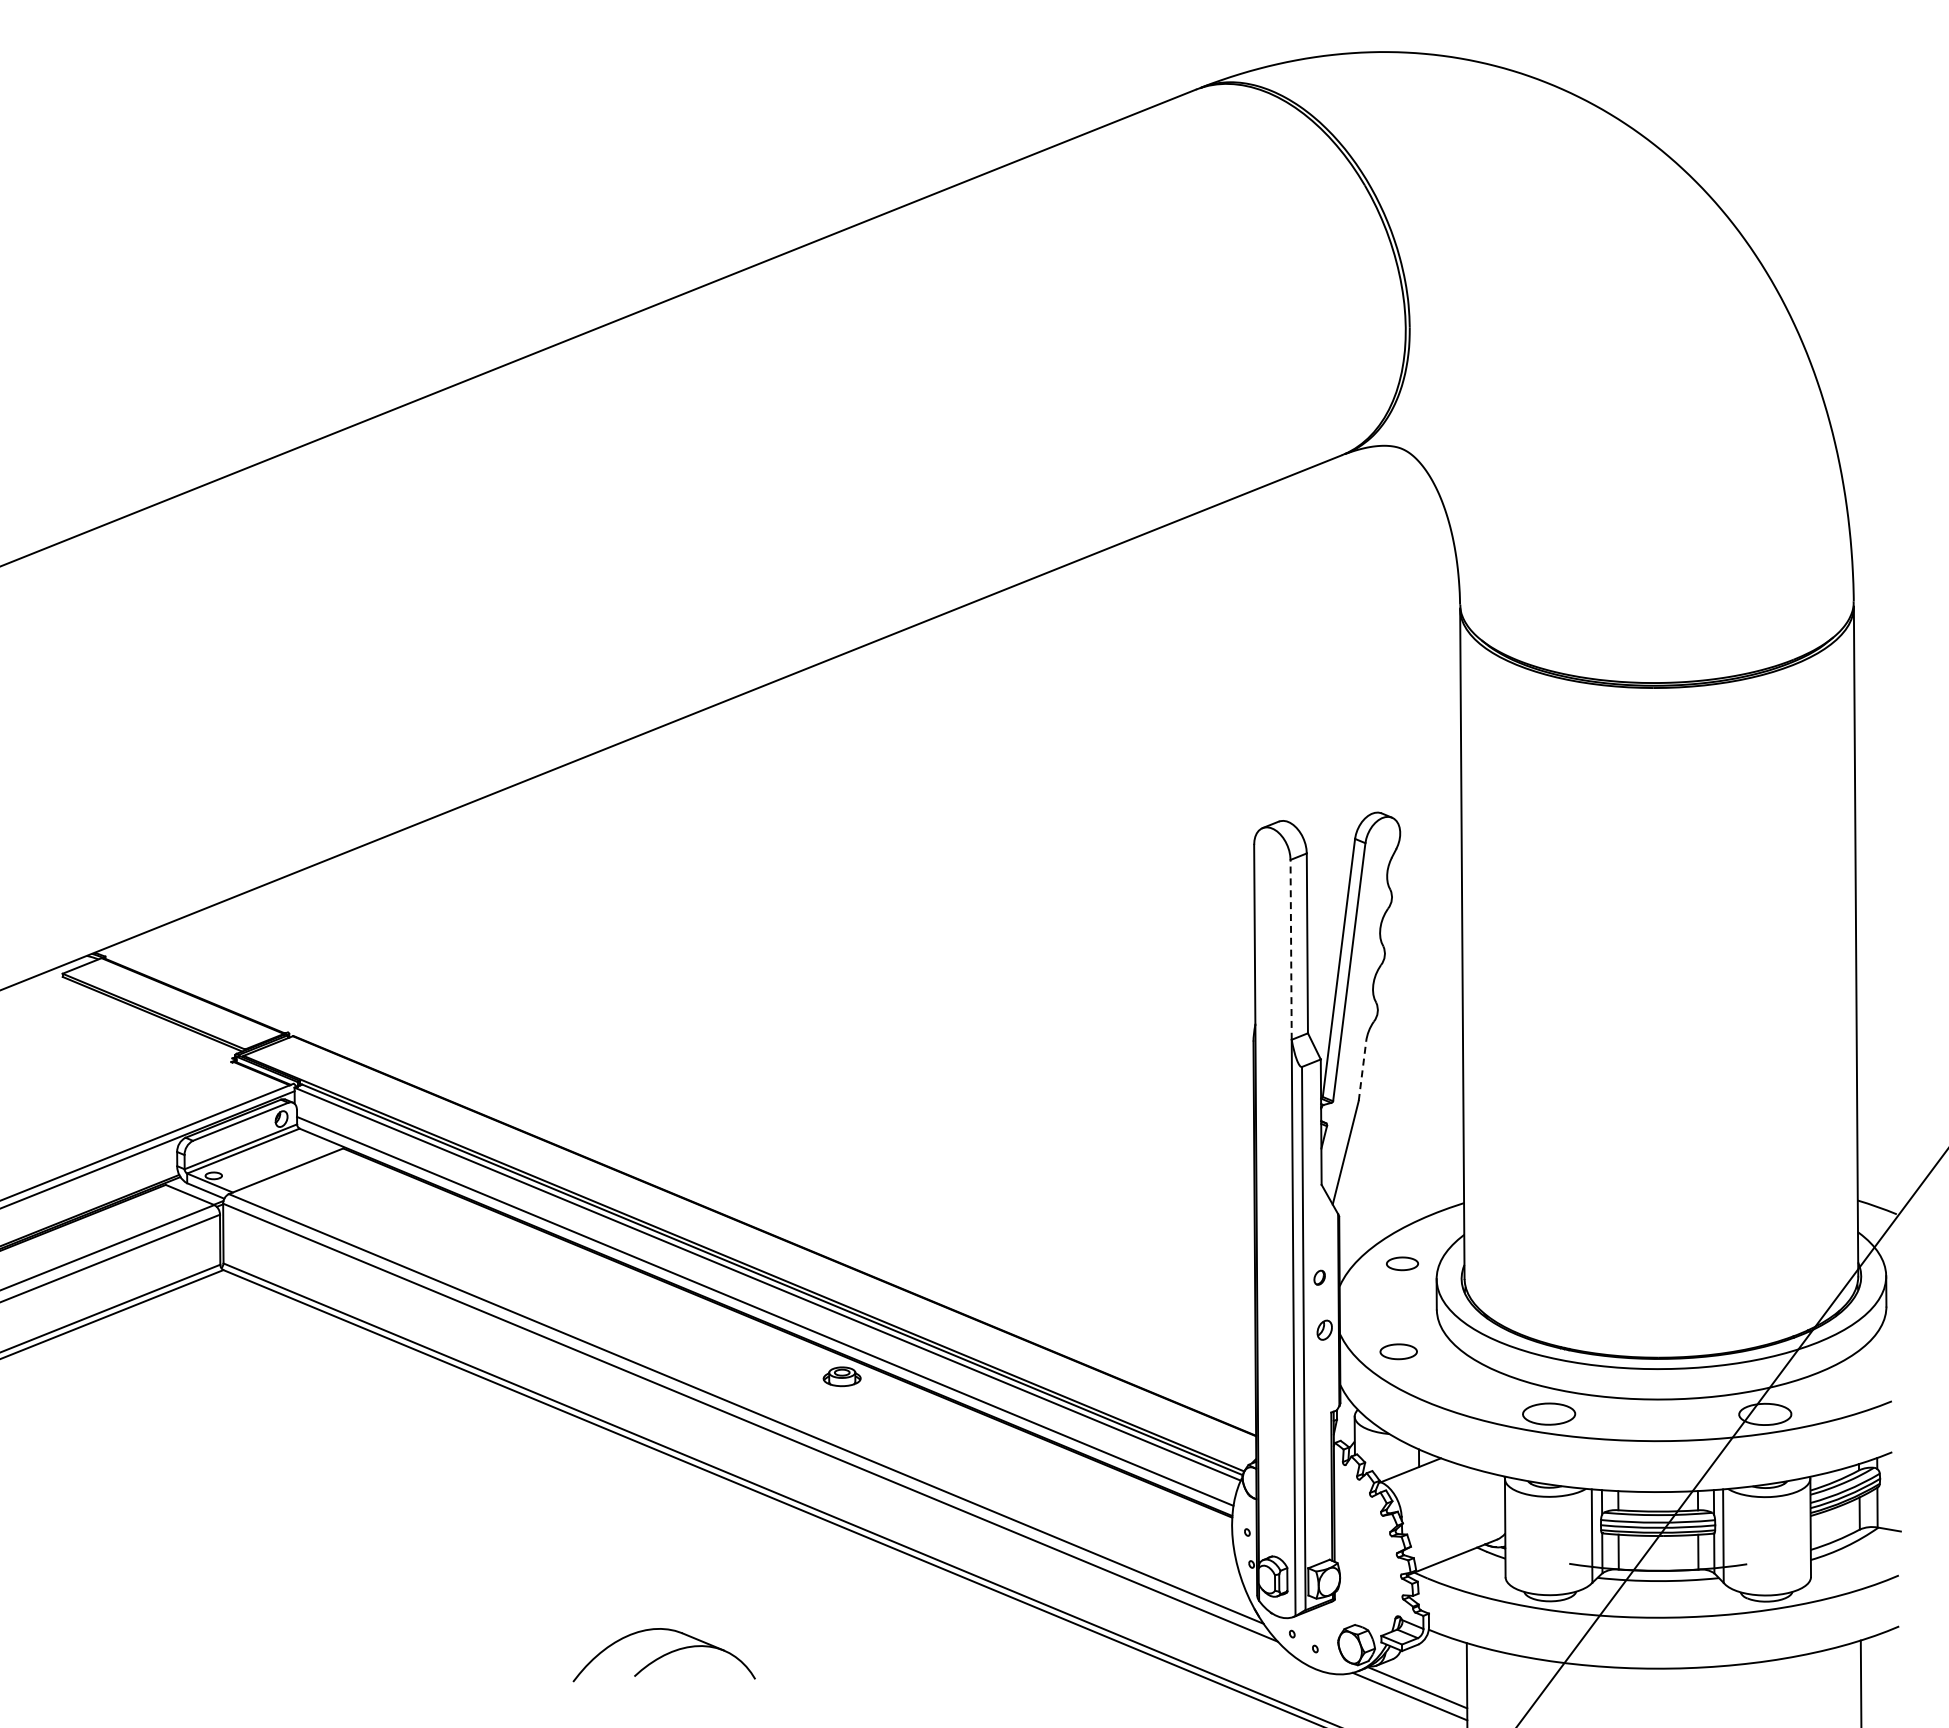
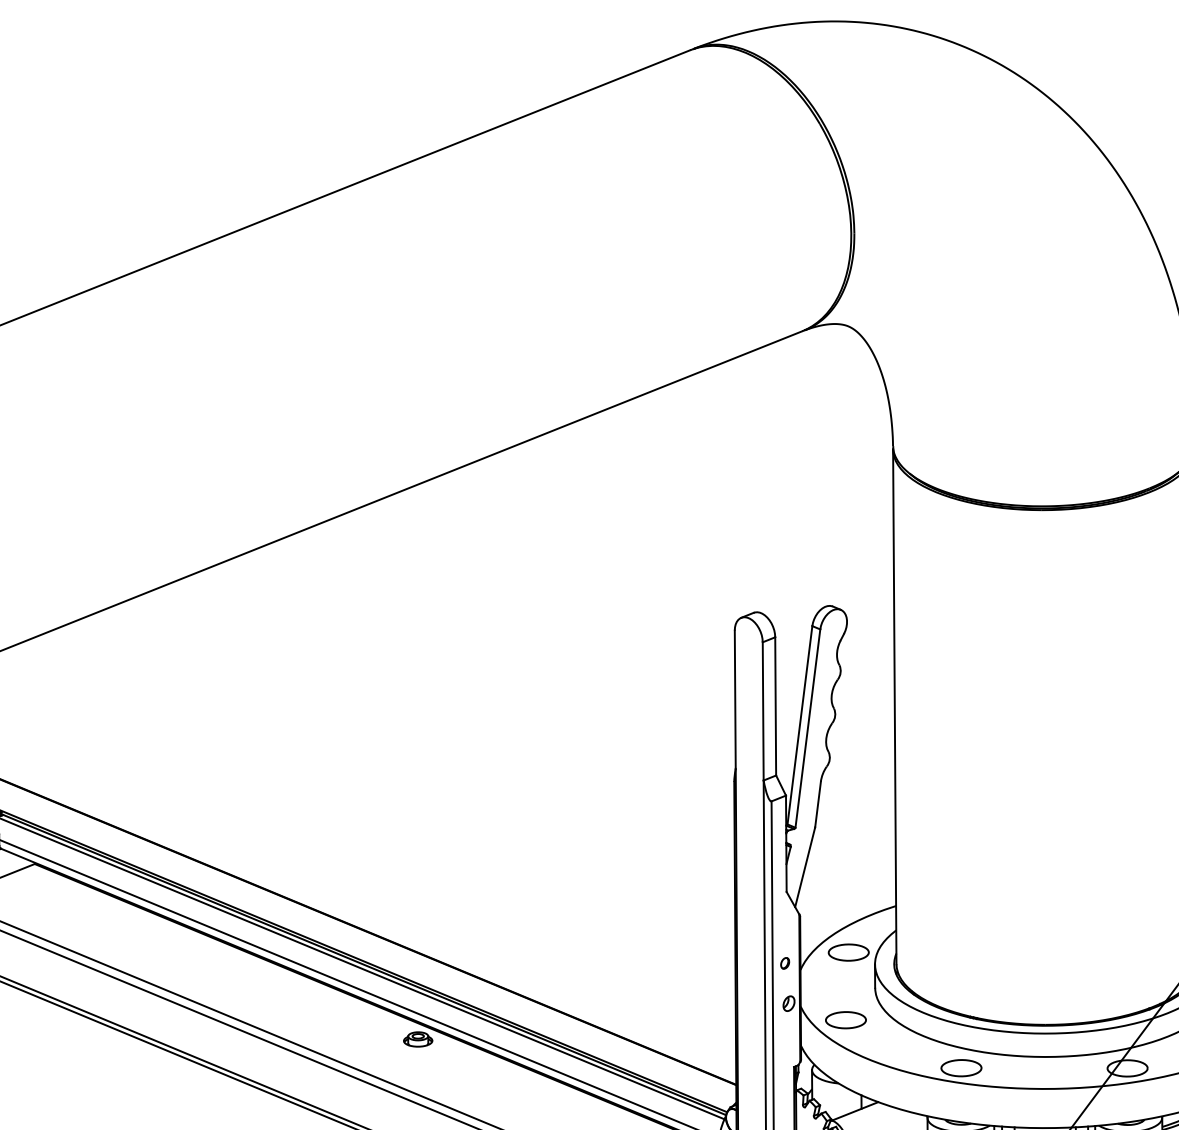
line: (1291, 949) -> (763, 711), dashed -> solid
line: (1362, 1070) -> (818, 804), dashed -> solid
part: (1402, 1263) -> (848, 952), size x1.67
part: (1398, 1351) -> (845, 1020), size x1.43

